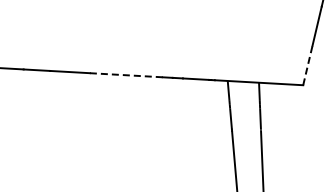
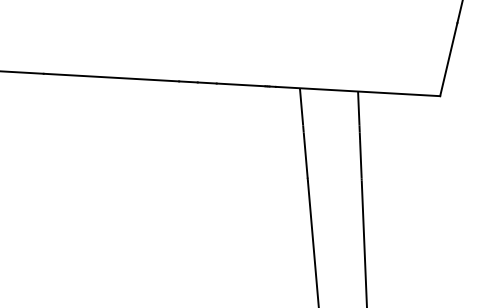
line: (307, 65) -> (448, 59), dashed -> solid
line: (126, 75) -> (111, 78), dashed -> solid

